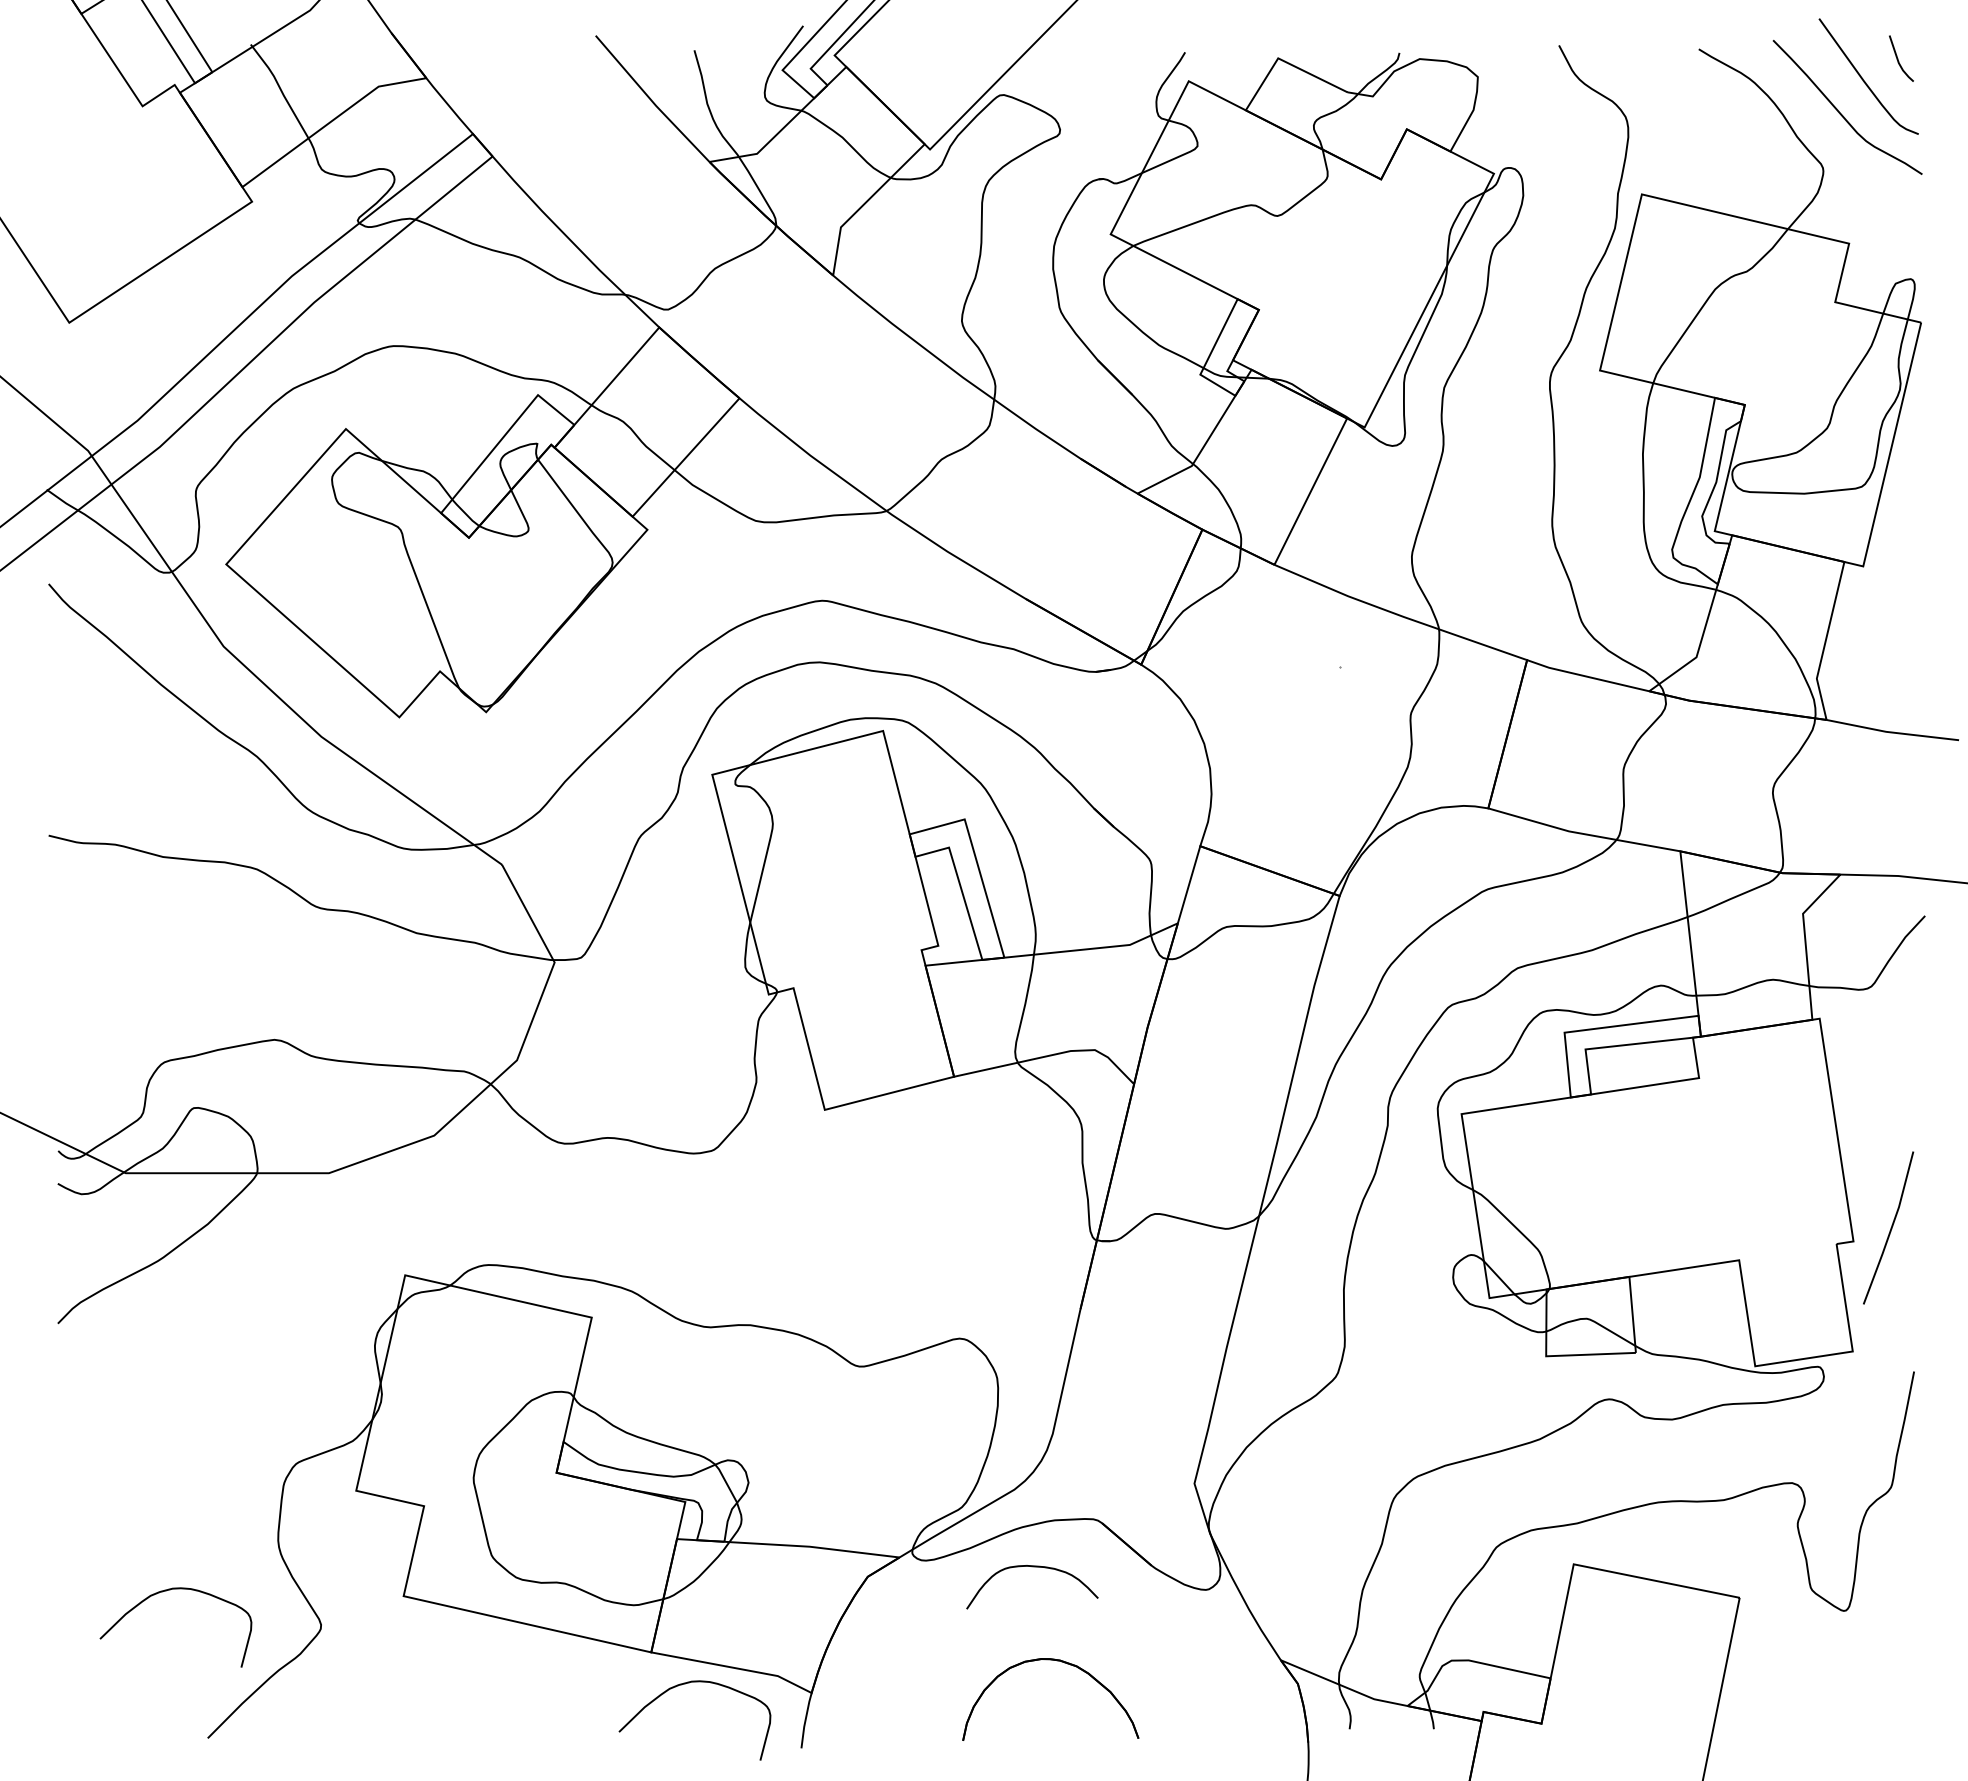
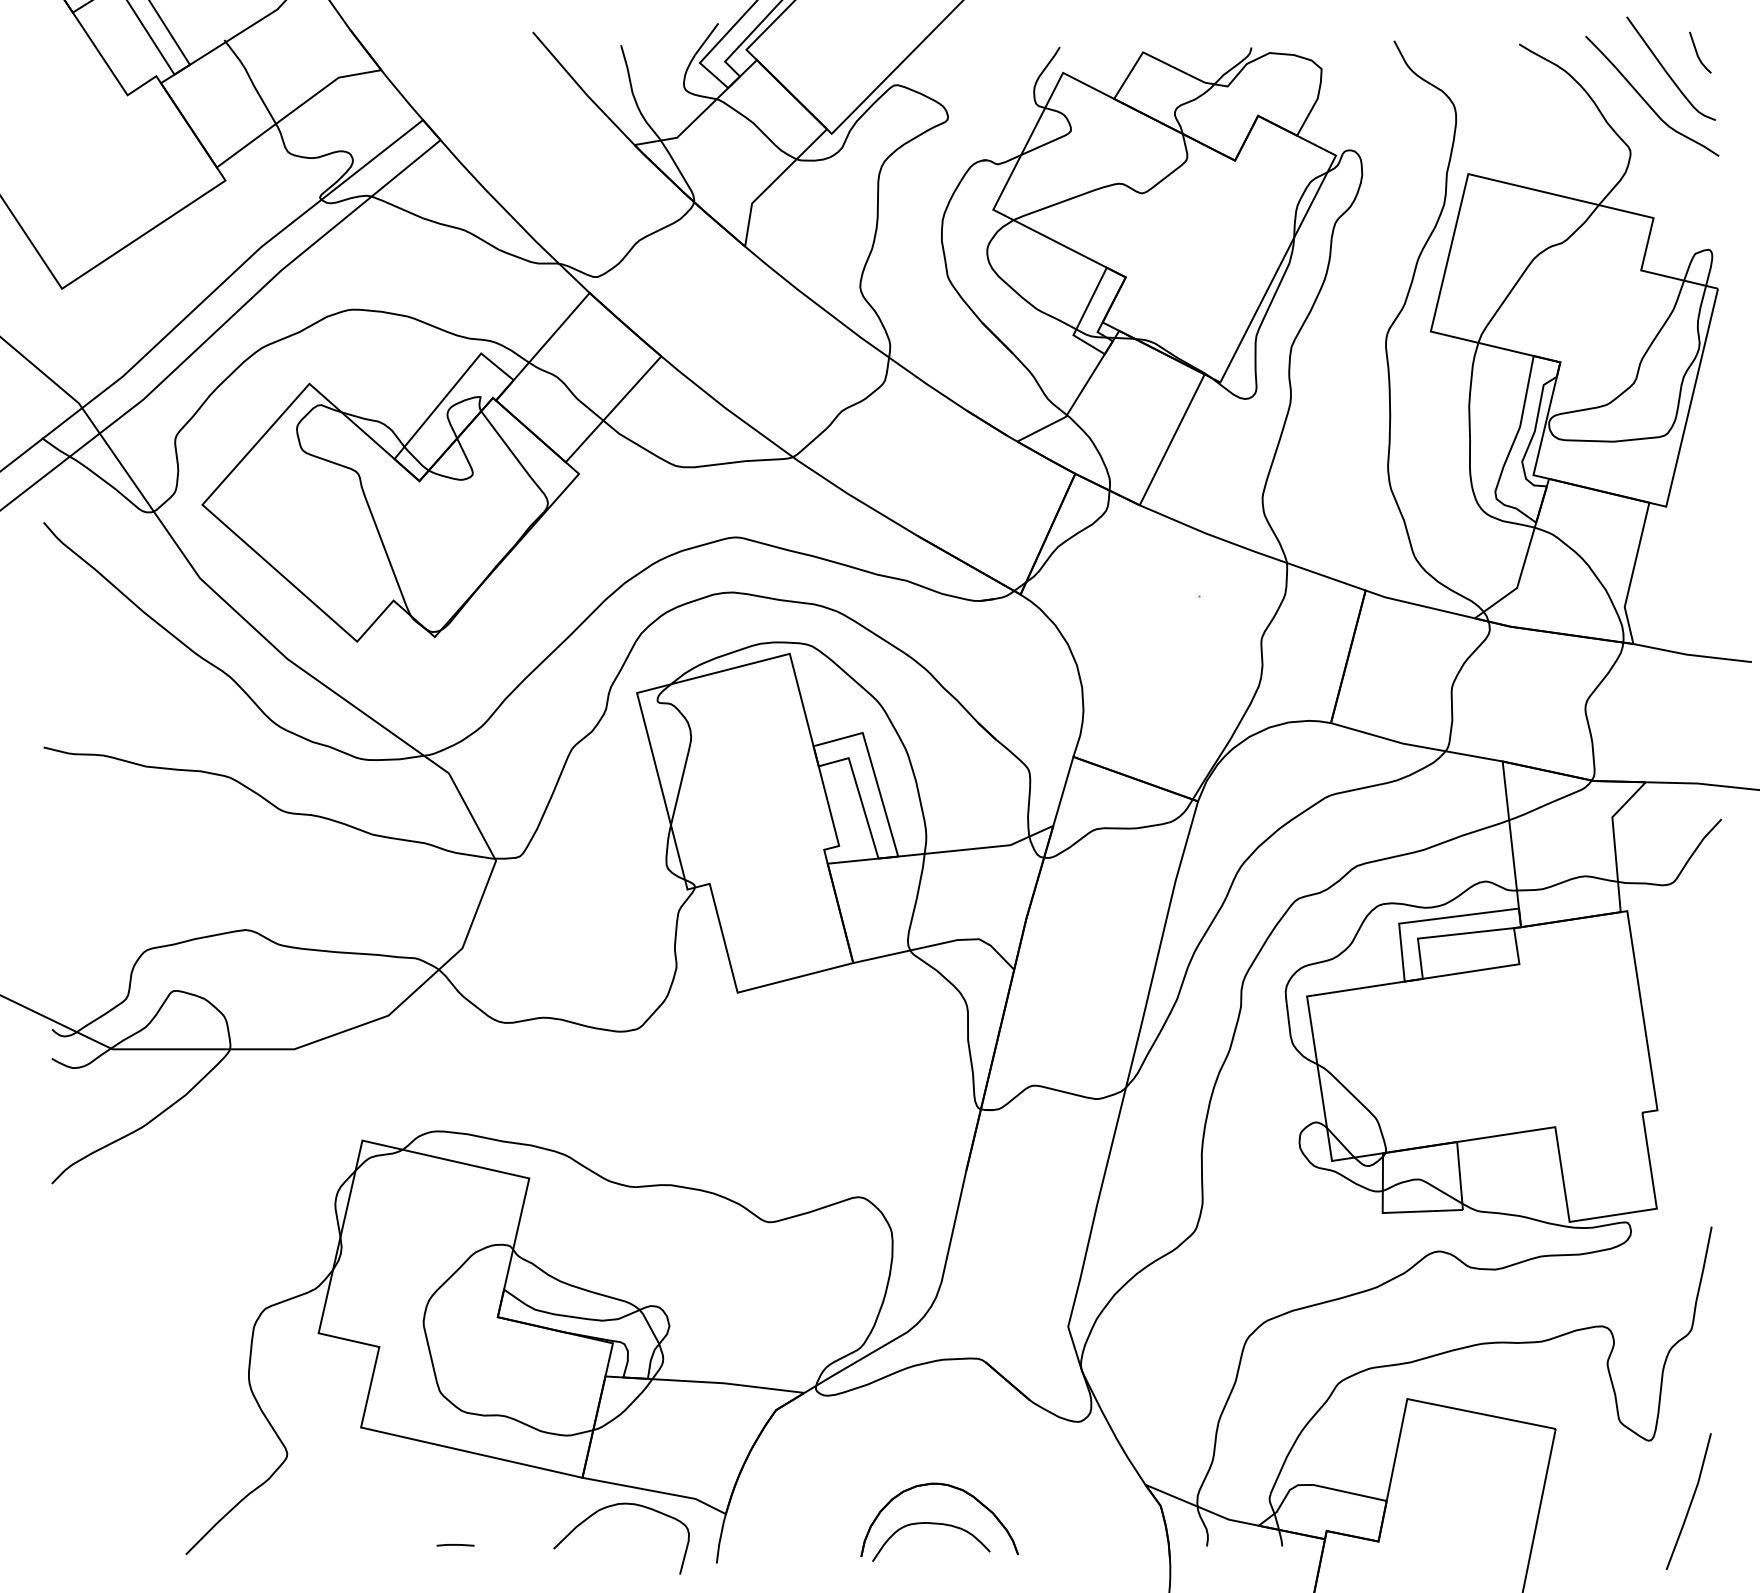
line: (1890, 1227) -> (1690, 1501), moved
curve: (1032, 1567) -> (931, 1524), moved
curve: (166, 1591) -> (148, 1423), removed
line: (509, 1727) -> (455, 1544), added

